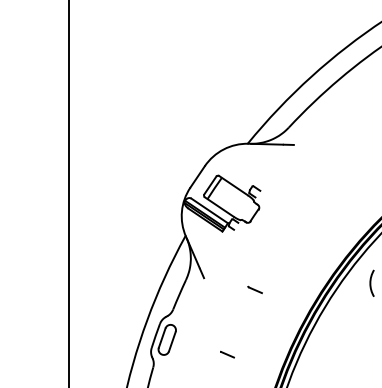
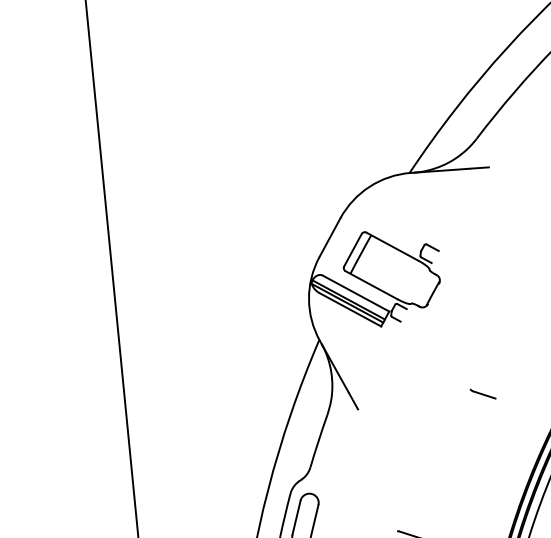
line: (254, 289) -> (482, 393), moved

